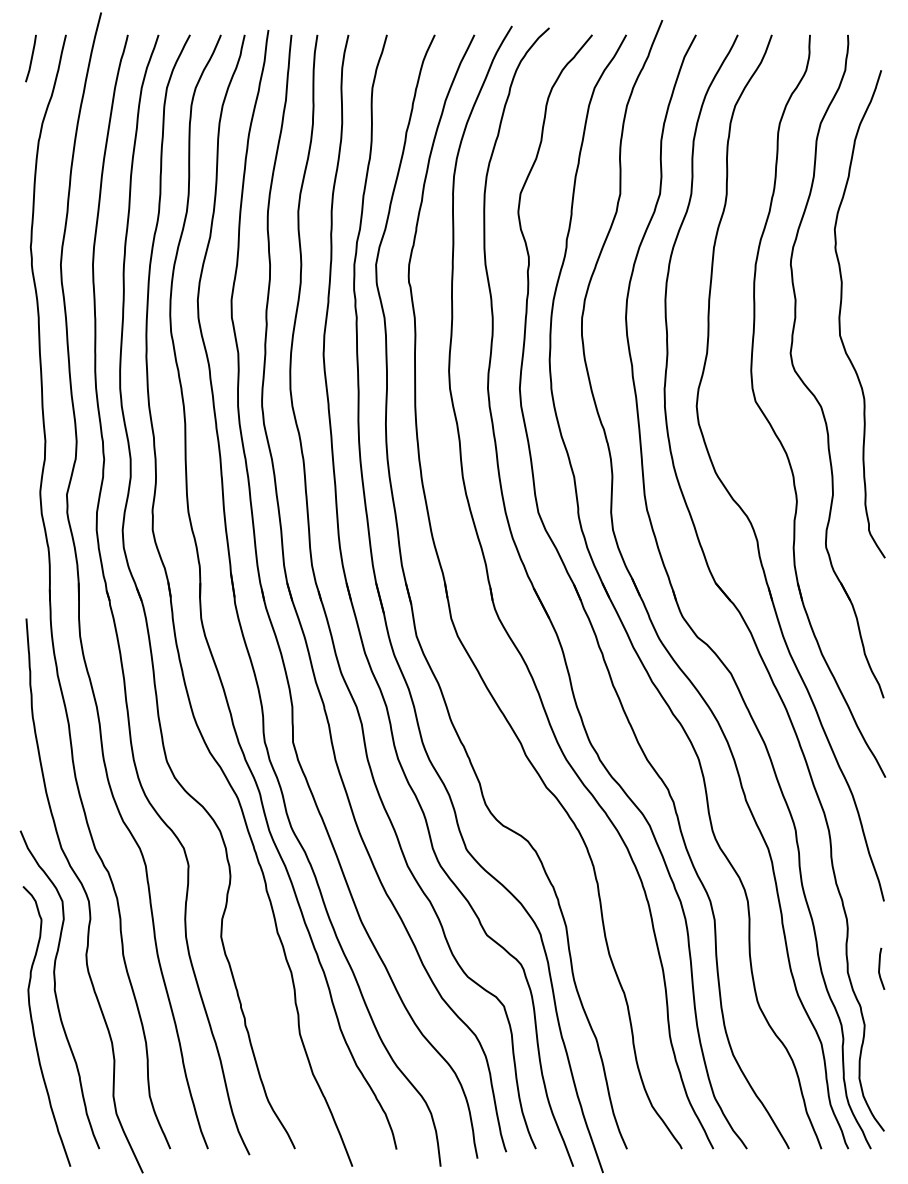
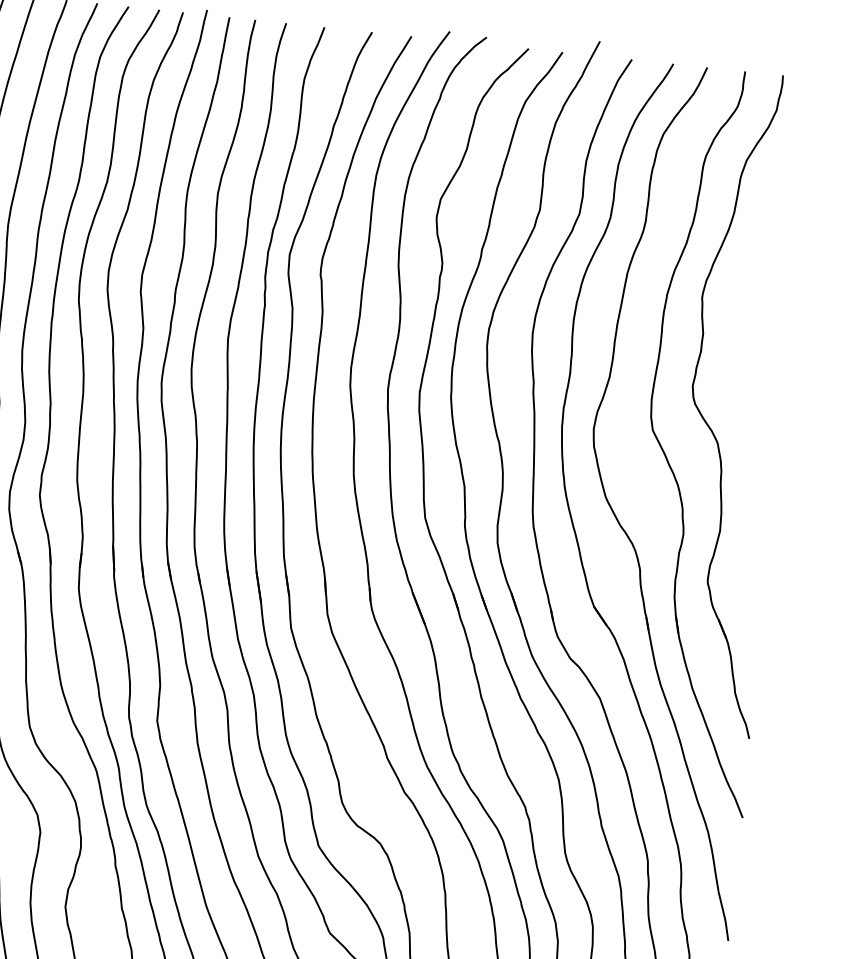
curve: (841, 309) -> (747, 347), removed

